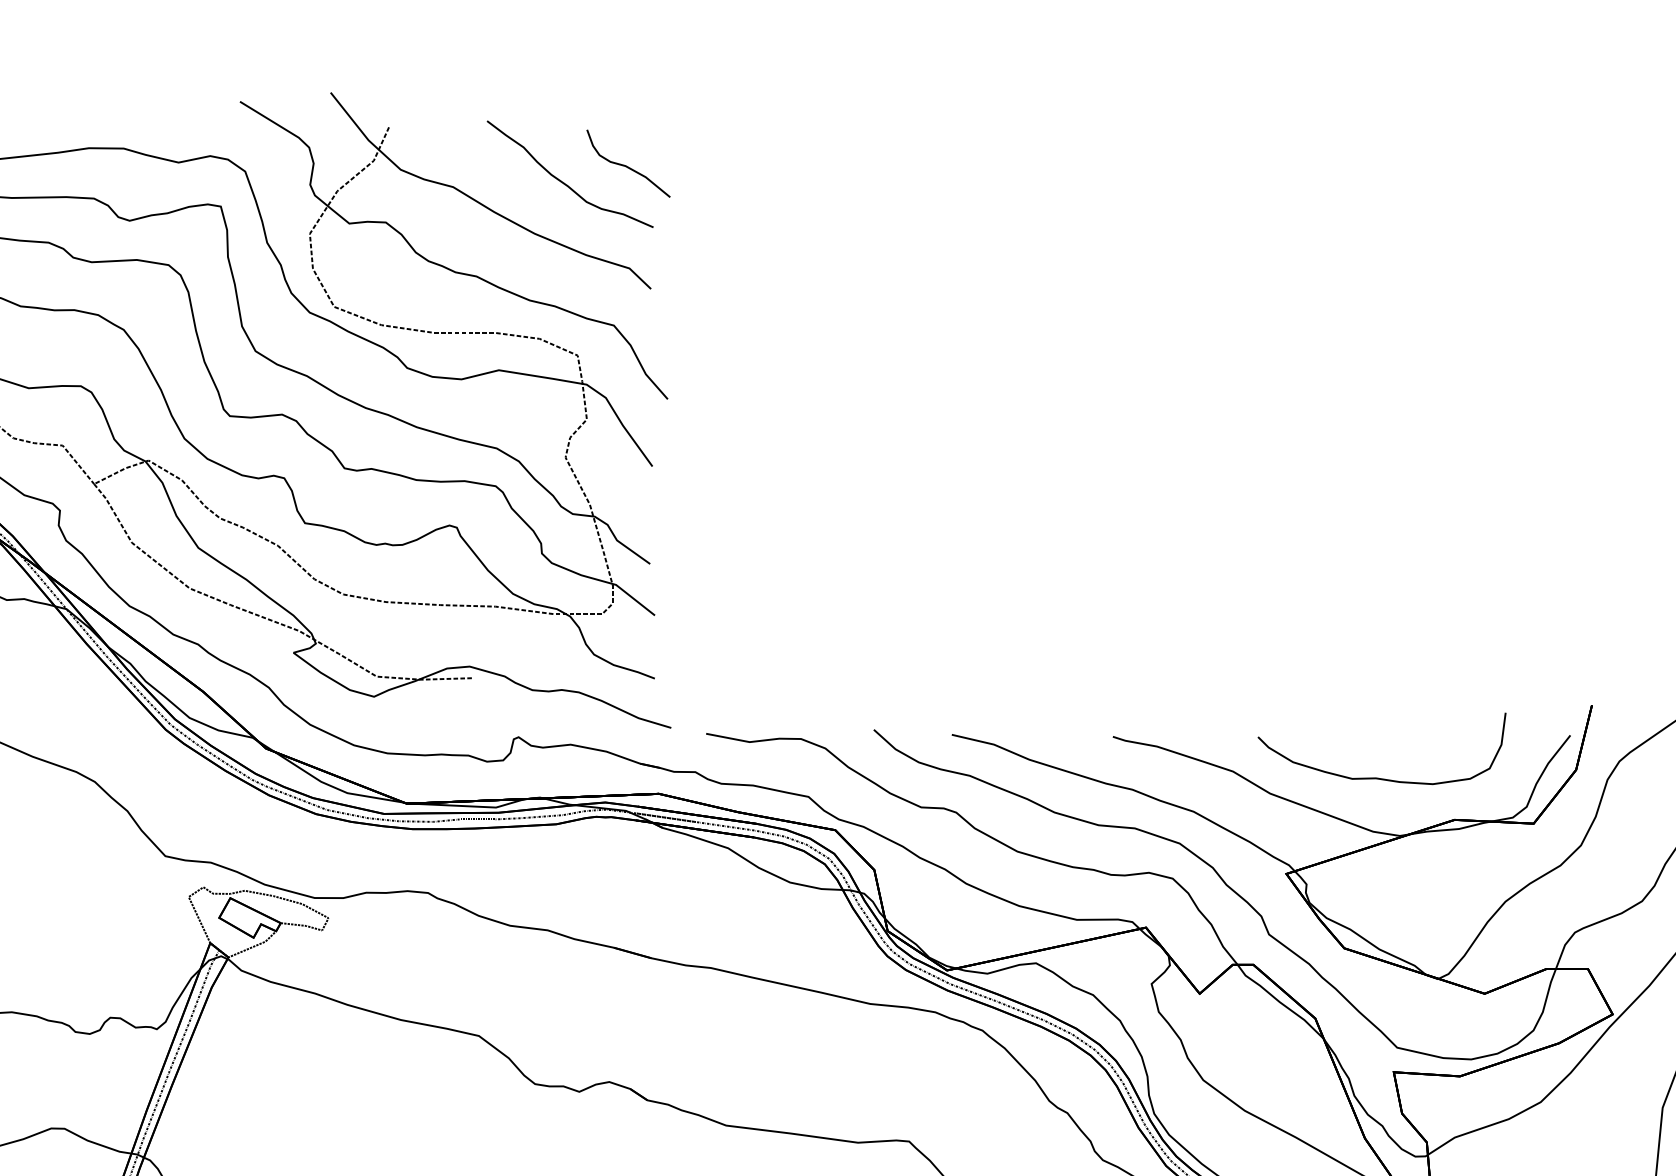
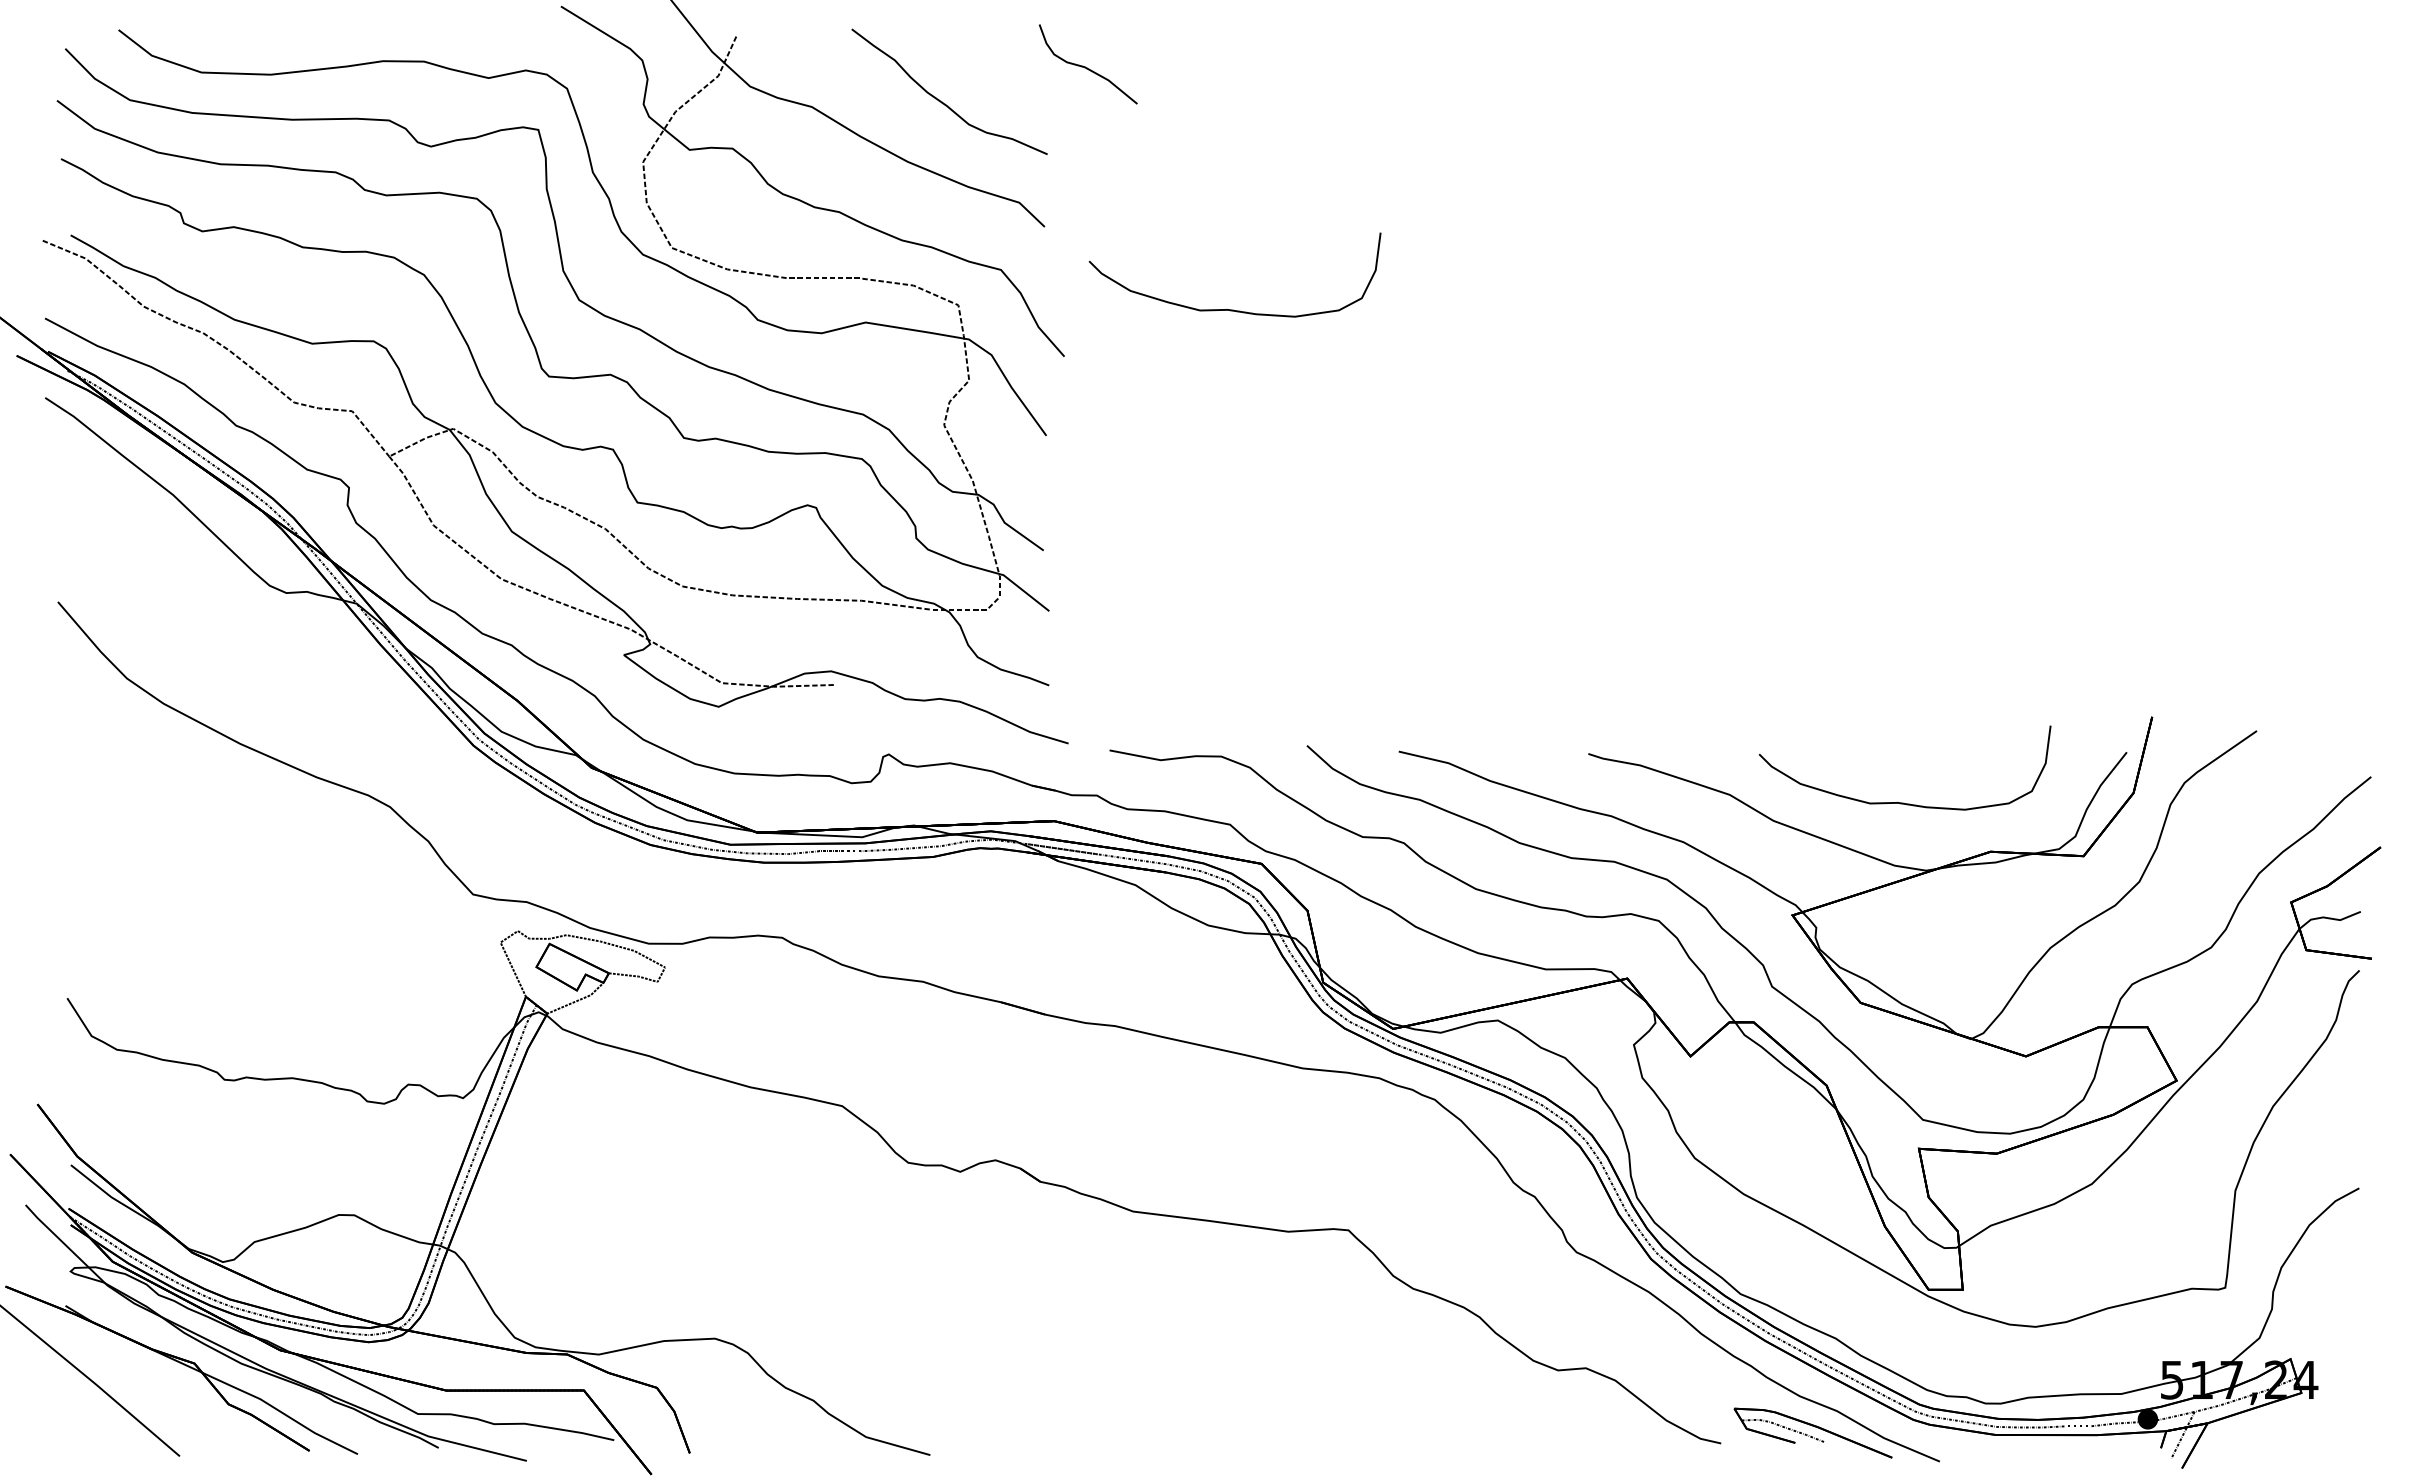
part: (627, 163) -> (1087, 64), moved
part: (811, 359) -> (1233, 309), added

